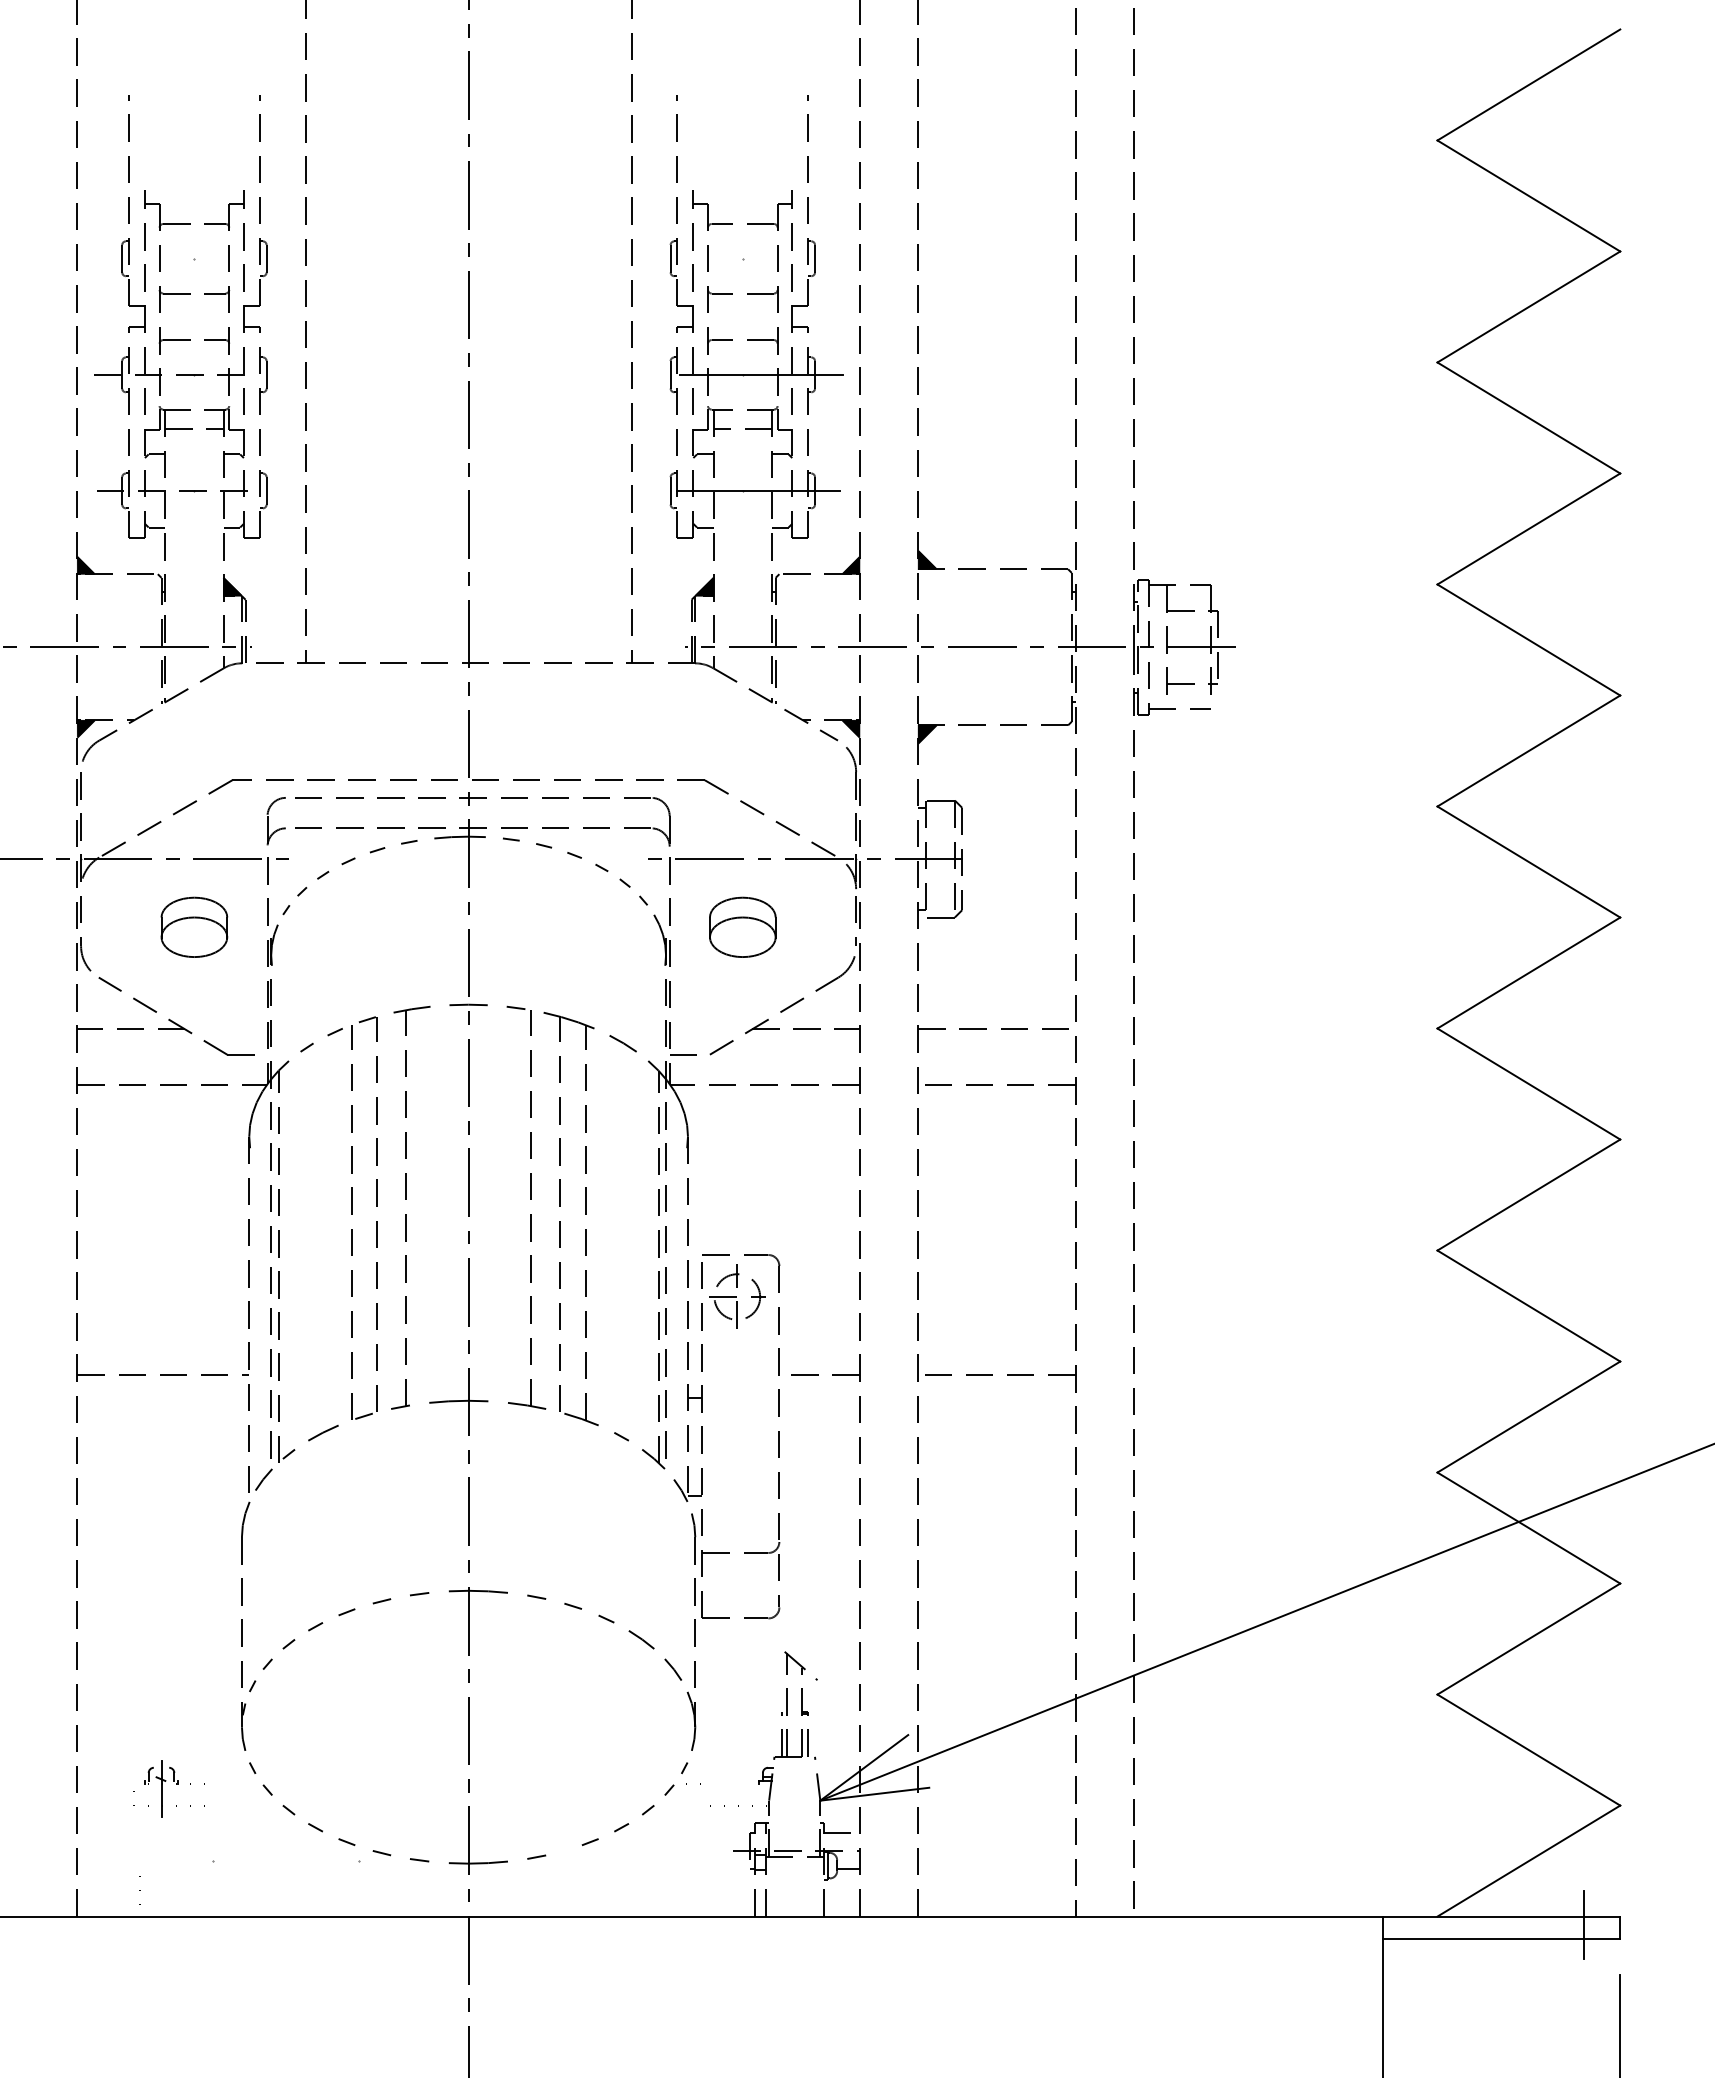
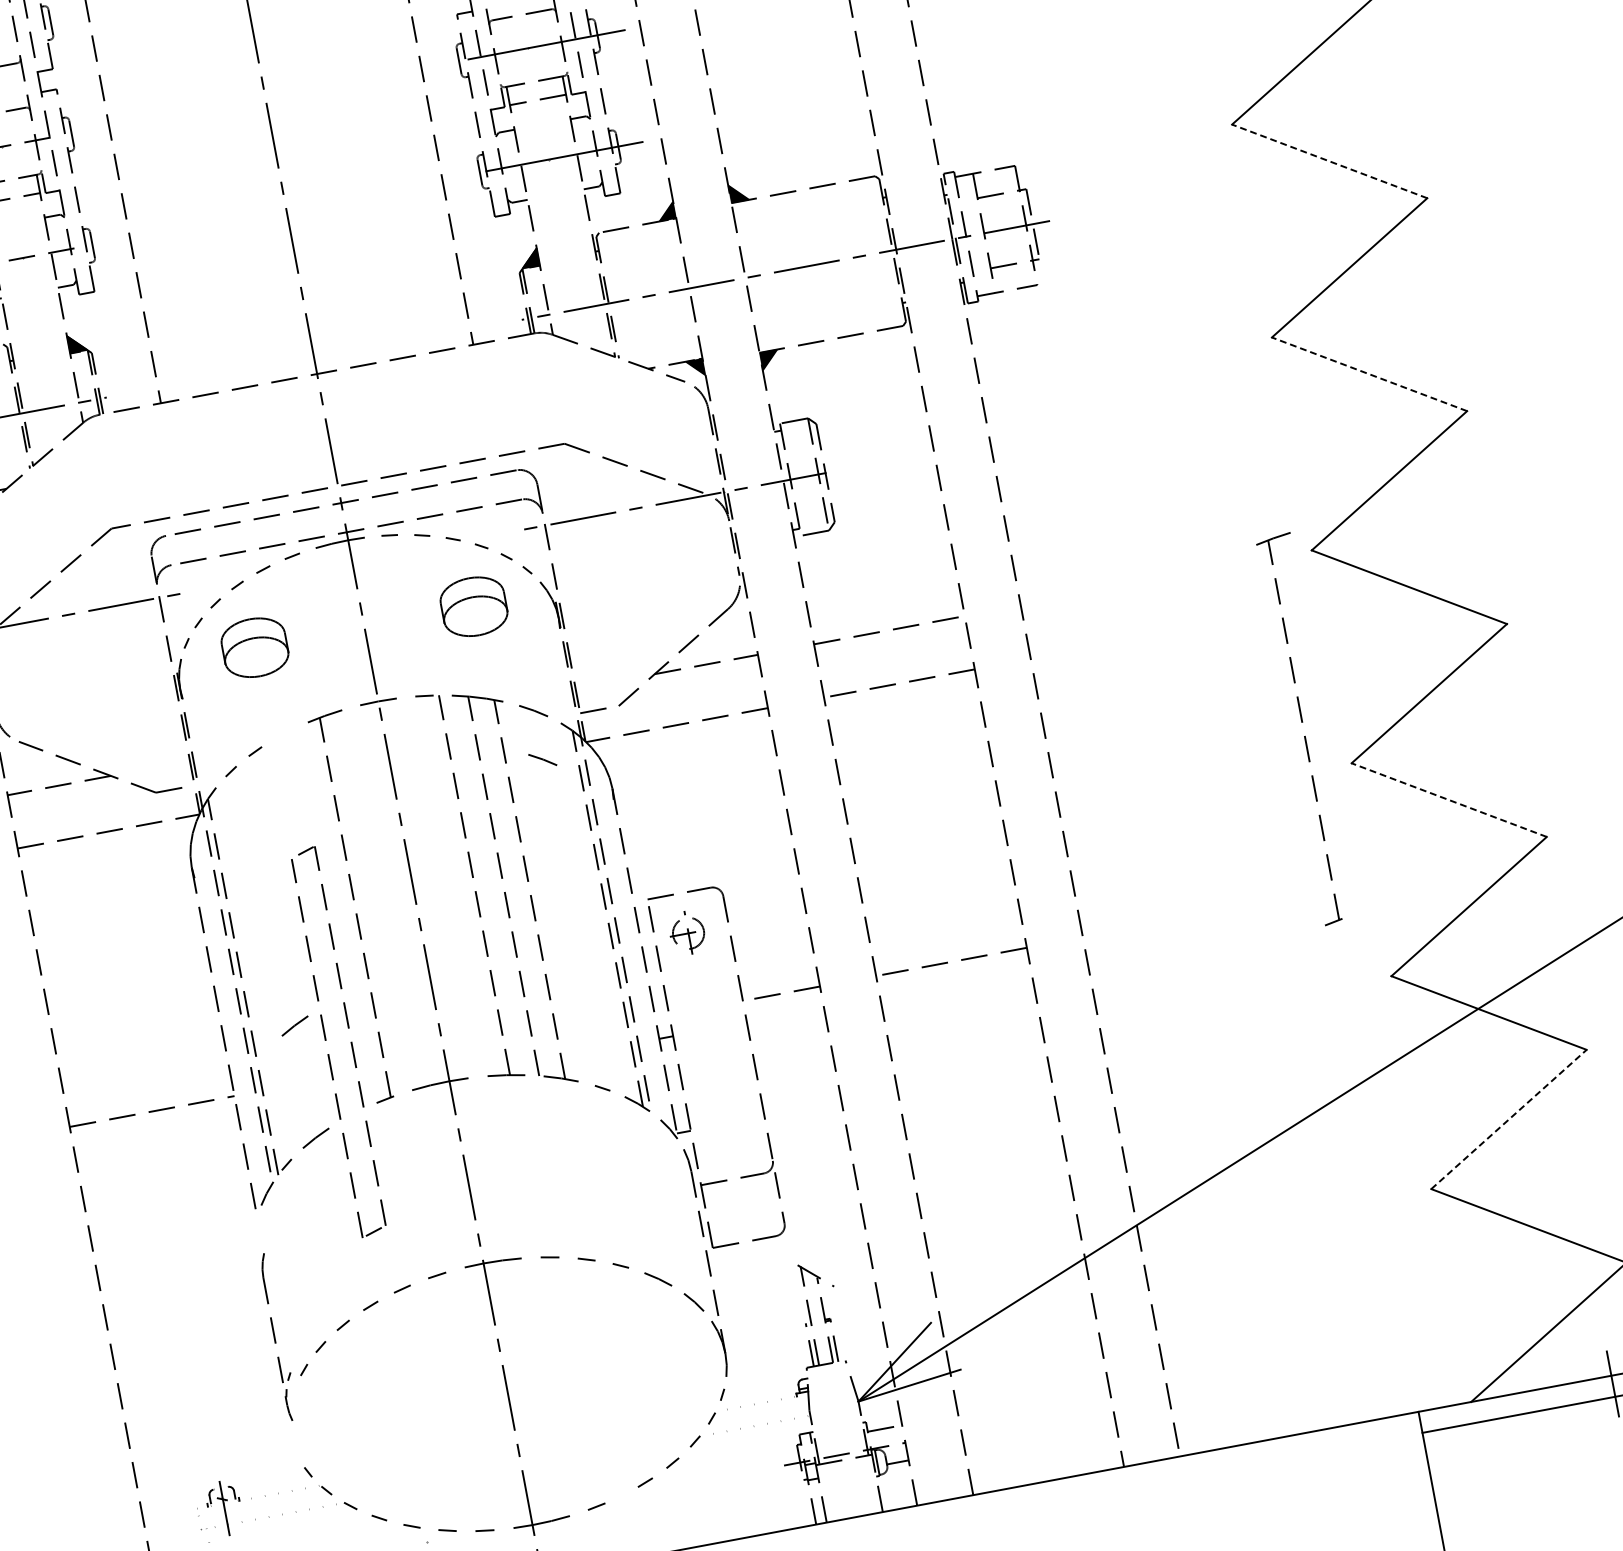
line: (1528, 640) -> (1329, 161), solid -> dashed
line: (1528, 862) -> (1369, 374), solid -> dashed
part: (194, 926) -> (254, 646), moved
part: (742, 926) -> (473, 605), moved
line: (622, 1094) -> (542, 759), added
part: (352, 1214) -> (326, 1040), moved
part: (1395, 1214) -> (1304, 736), added
part: (737, 1296) -> (688, 932), size x0.7
line: (1528, 1306) -> (1448, 800), solid -> dashed
line: (323, 1316) -> (295, 1026), added
part: (248, 1625) -> (278, 1336), size x0.7
line: (1528, 1639) -> (1508, 1119), solid -> dashed

